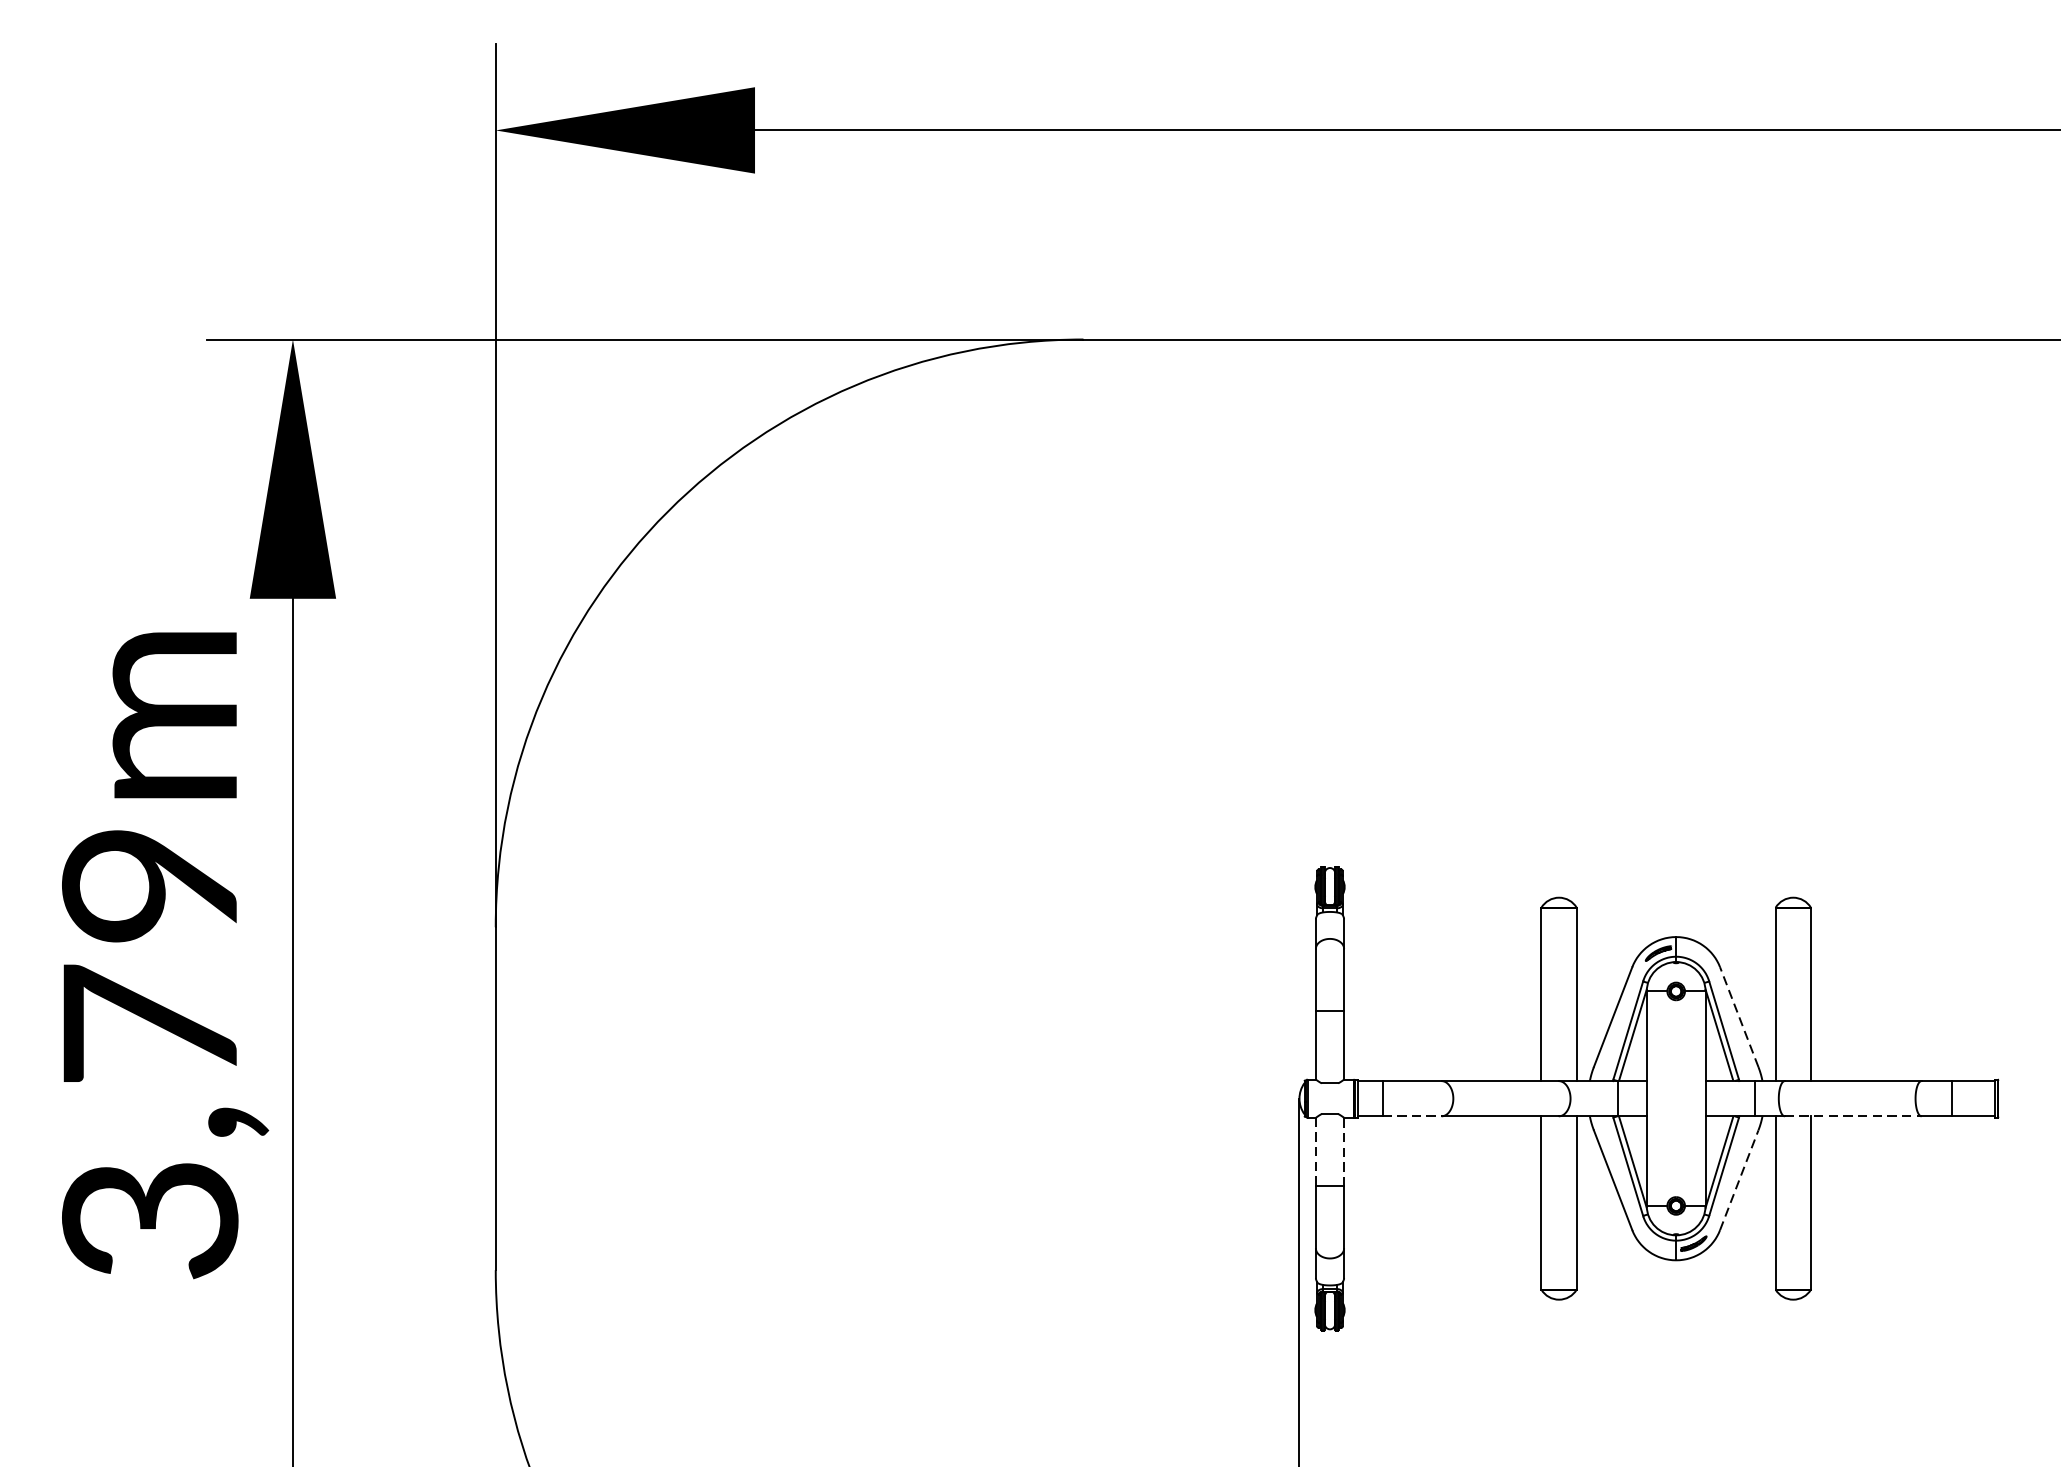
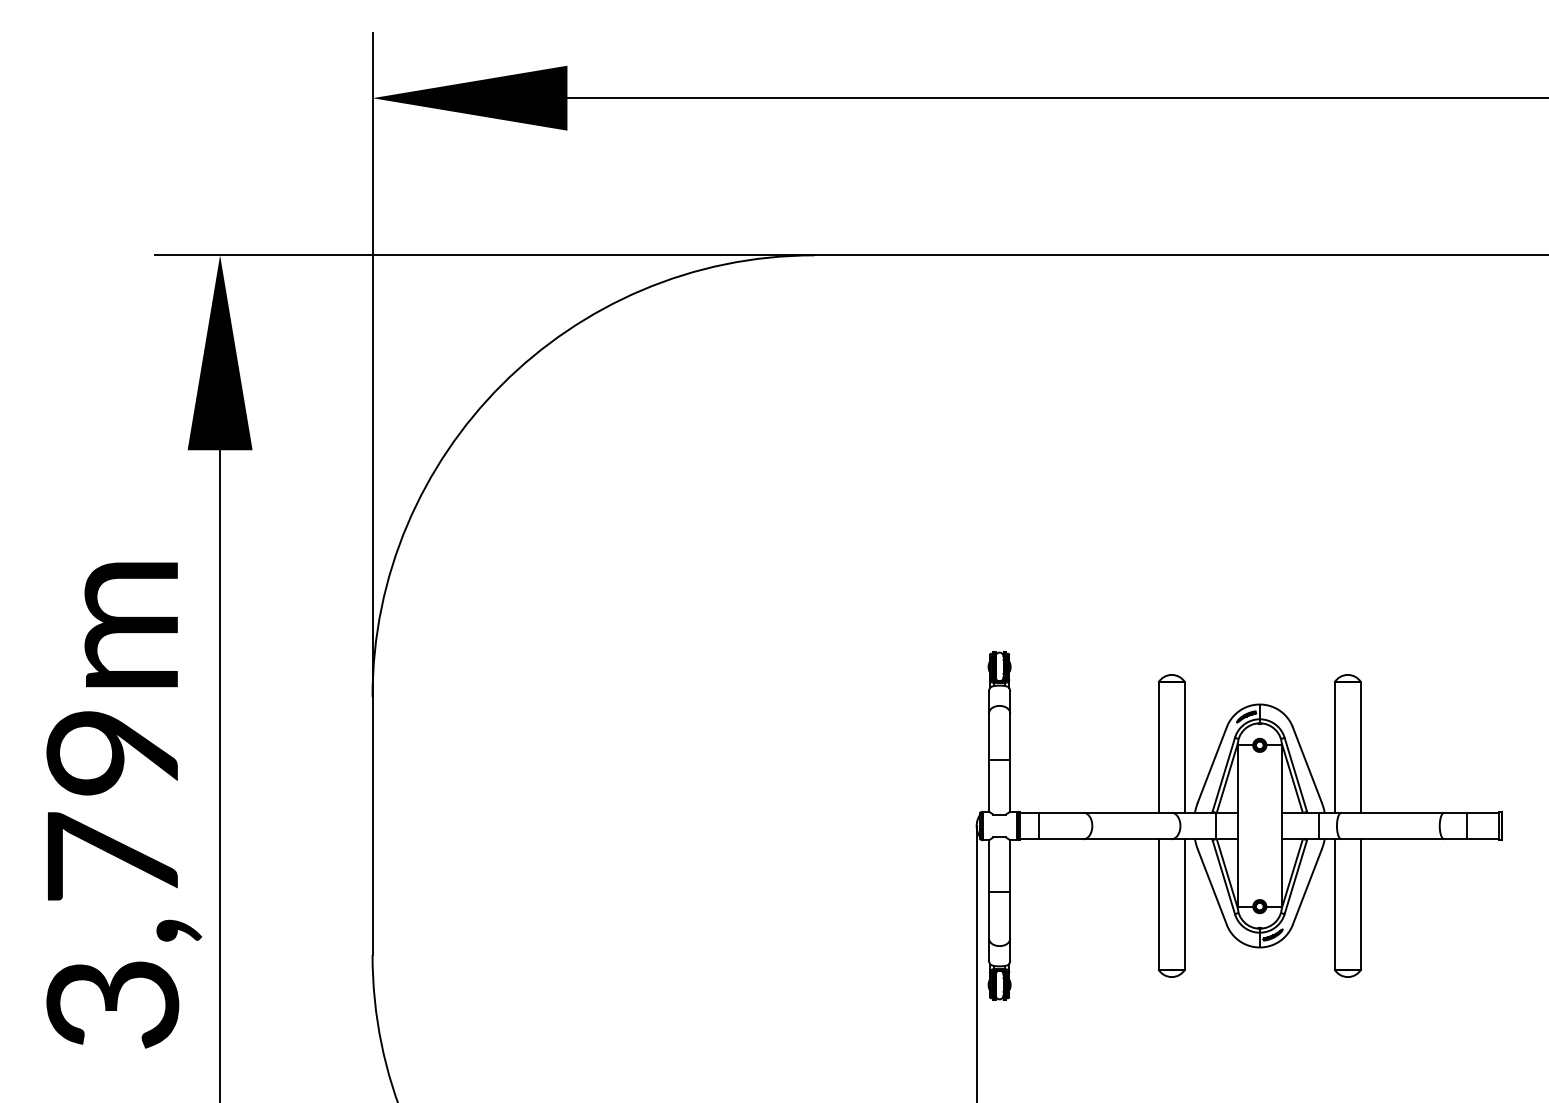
text: (165, 955) -> (124, 805), moved
line: (1739, 1016) -> (1307, 764), dashed -> solid
line: (1412, 1116) -> (1061, 839), dashed -> solid
line: (1854, 1116) -> (1393, 839), dashed -> solid
line: (1316, 1152) -> (989, 866), dashed -> solid
line: (1344, 1152) -> (1010, 866), dashed -> solid
line: (1739, 1179) -> (1307, 886), dashed -> solid

